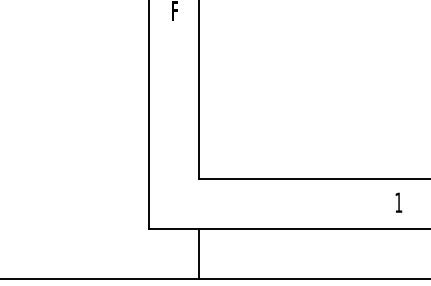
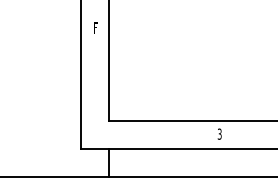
text: (398, 201) -> (219, 133), 1 -> 3

